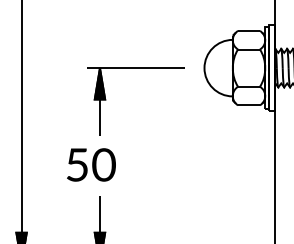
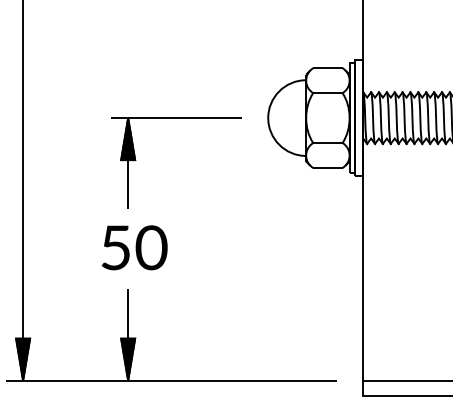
text: (91, 164) -> (134, 247), moved

